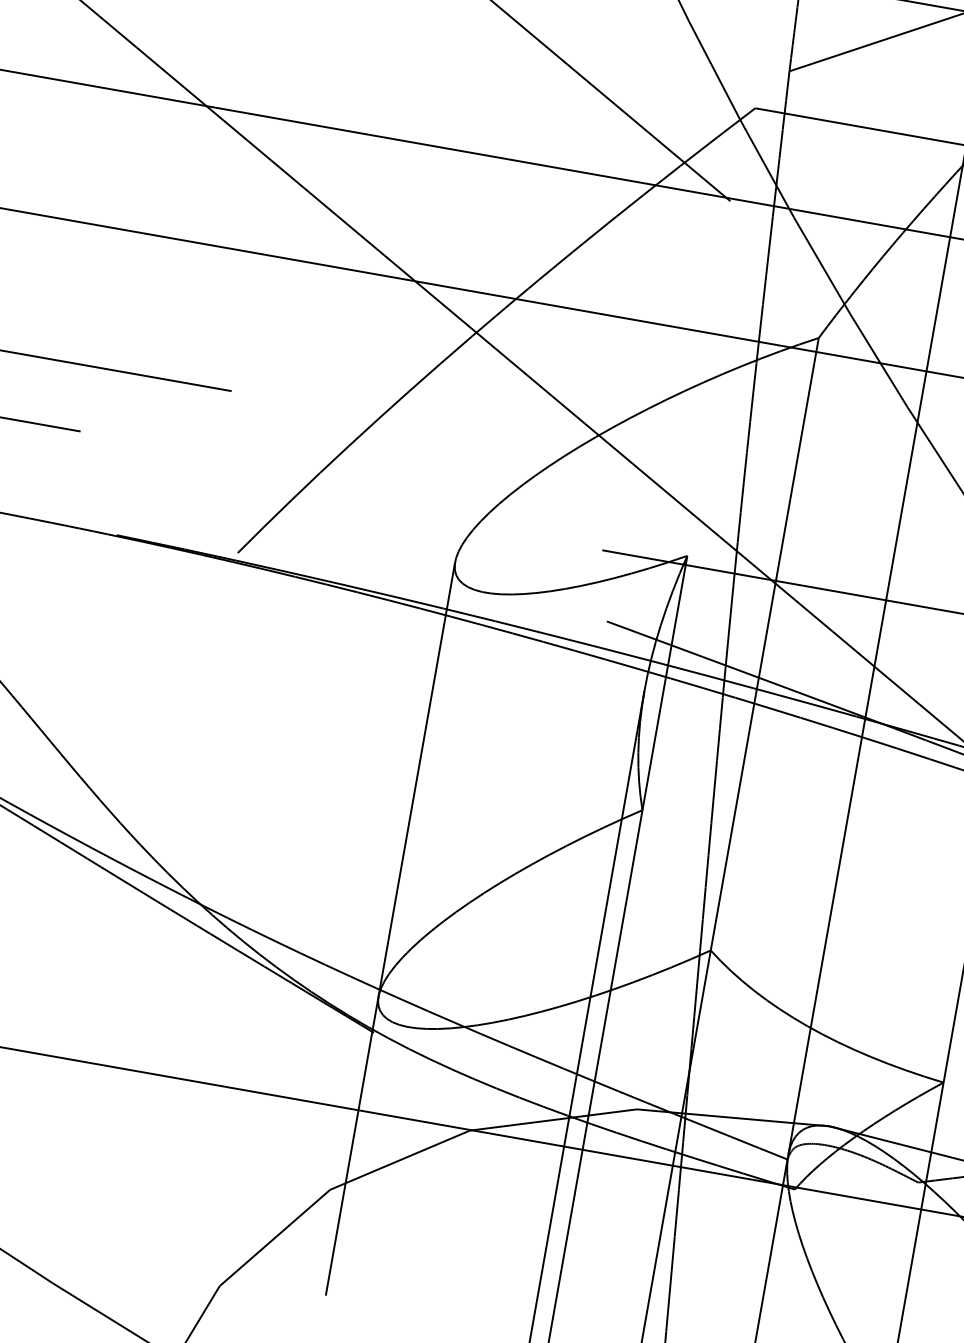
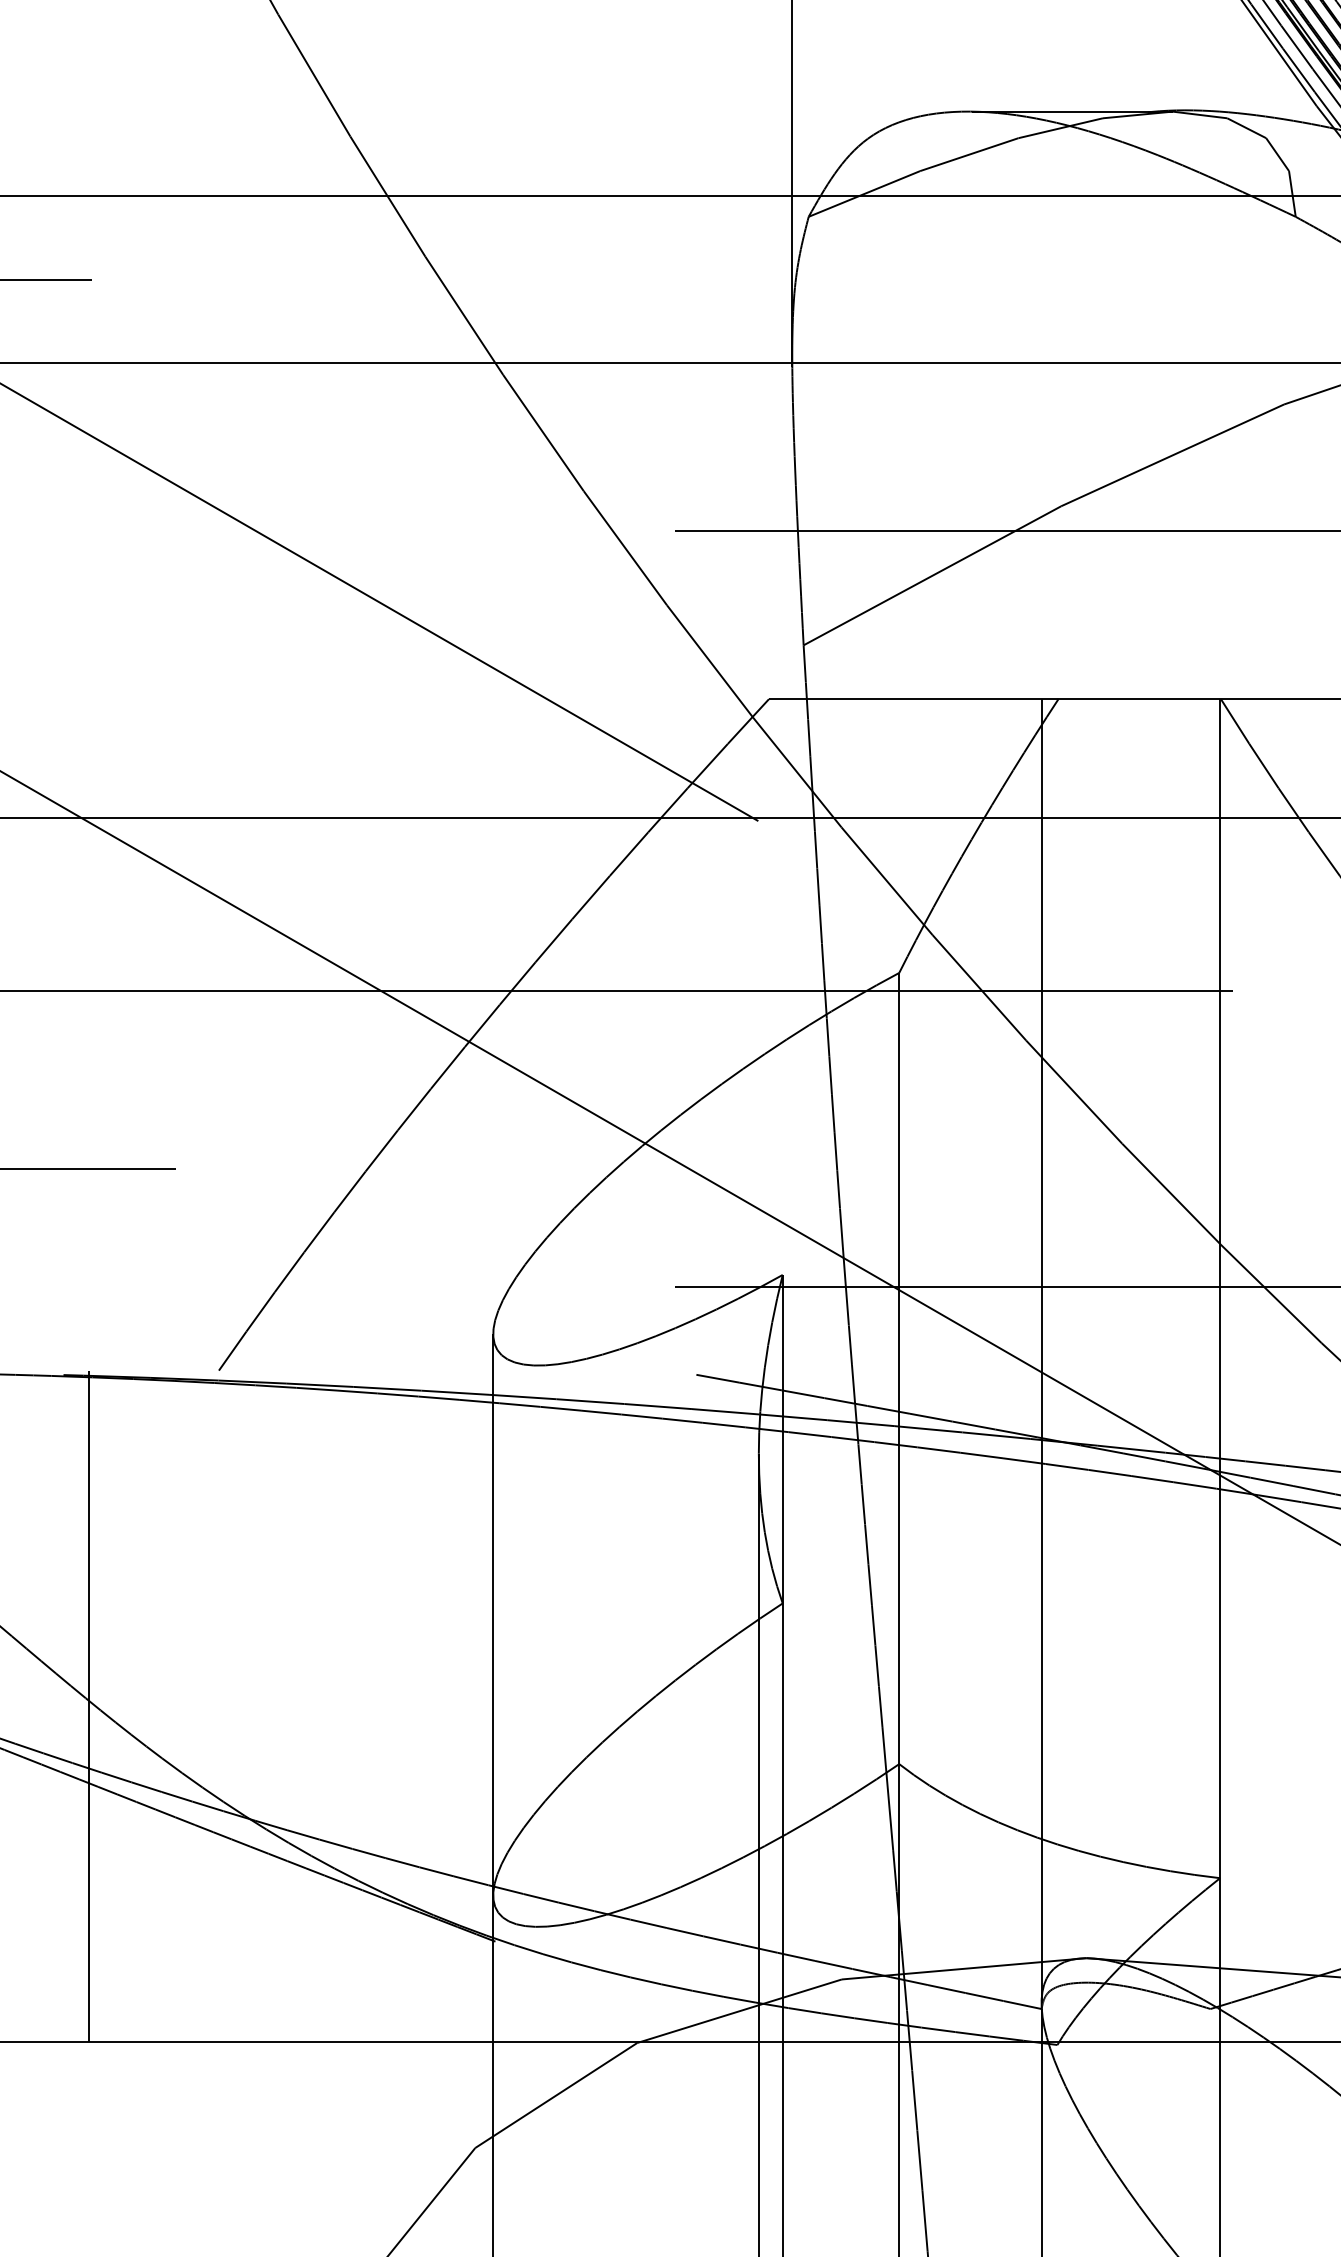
line: (91, 795) -> (89, 1706), added

